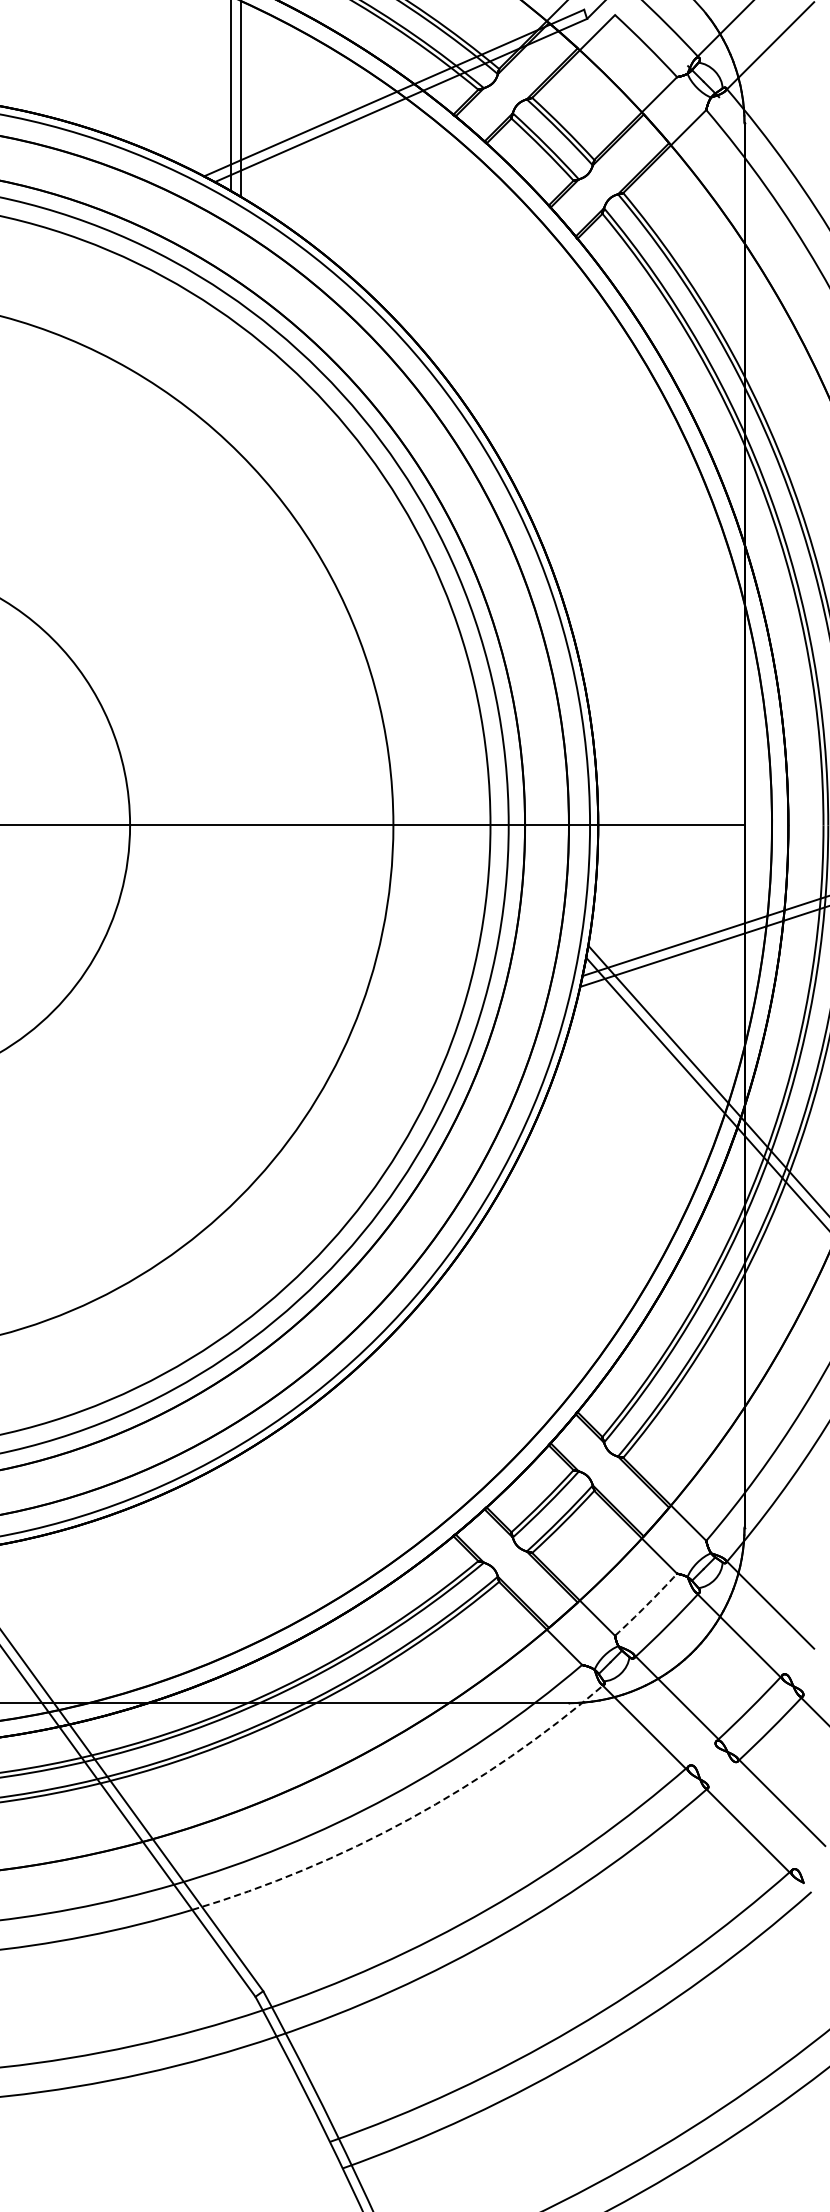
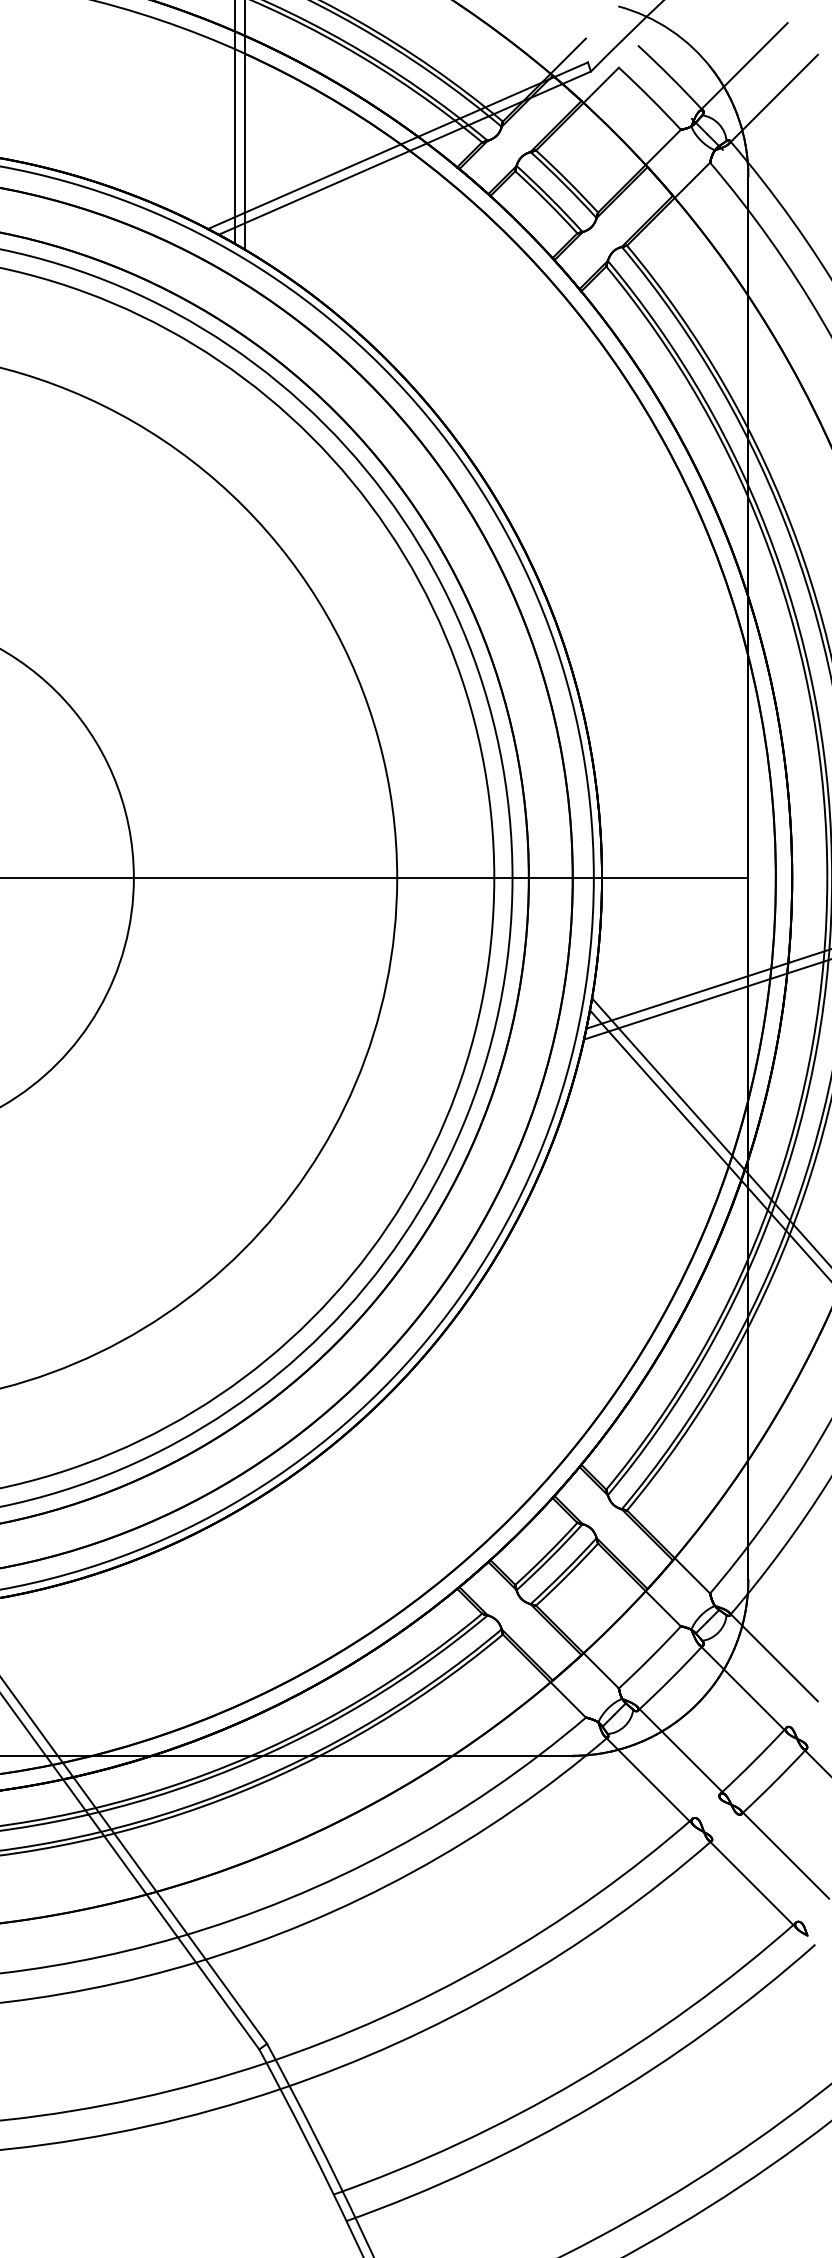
arc: (646, 1605) -> (650, 1658), dashed -> solid
arc: (409, 1818) -> (413, 1871), dashed -> solid

